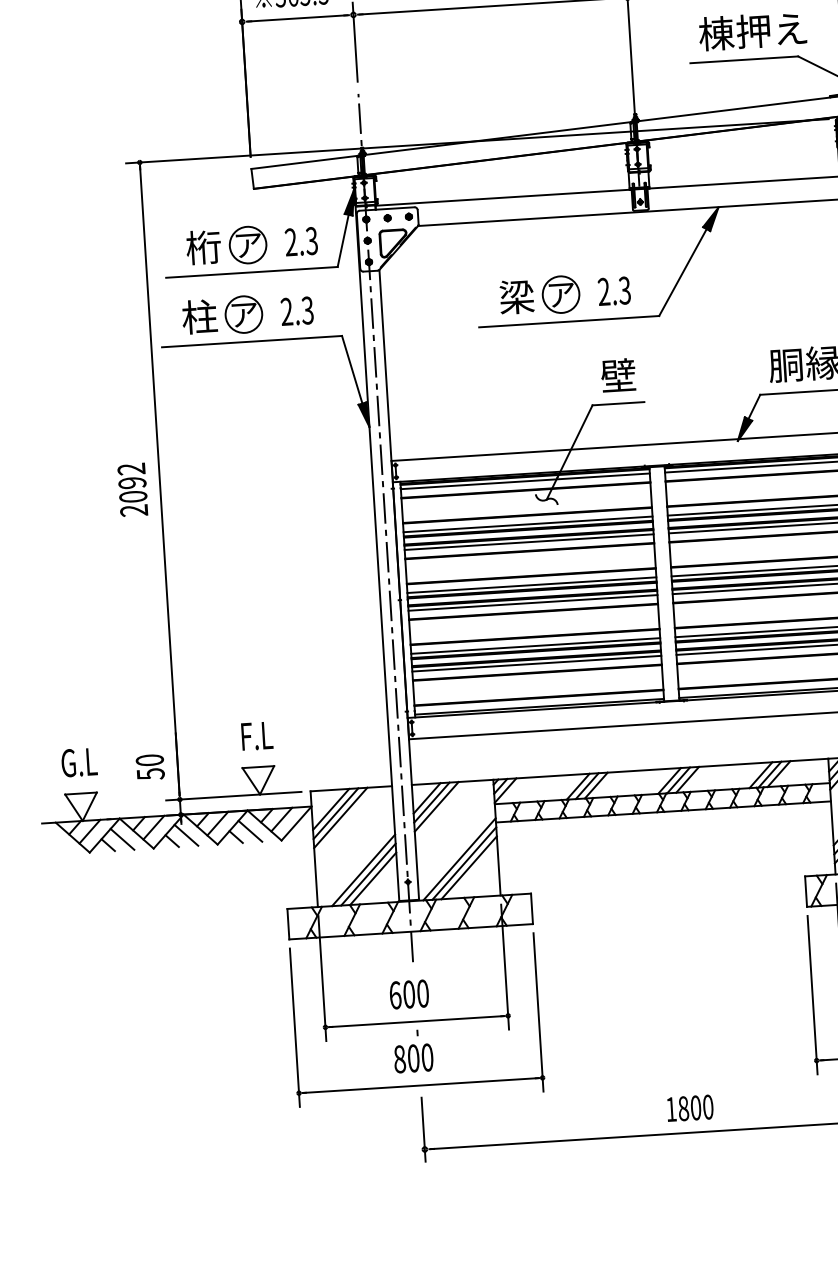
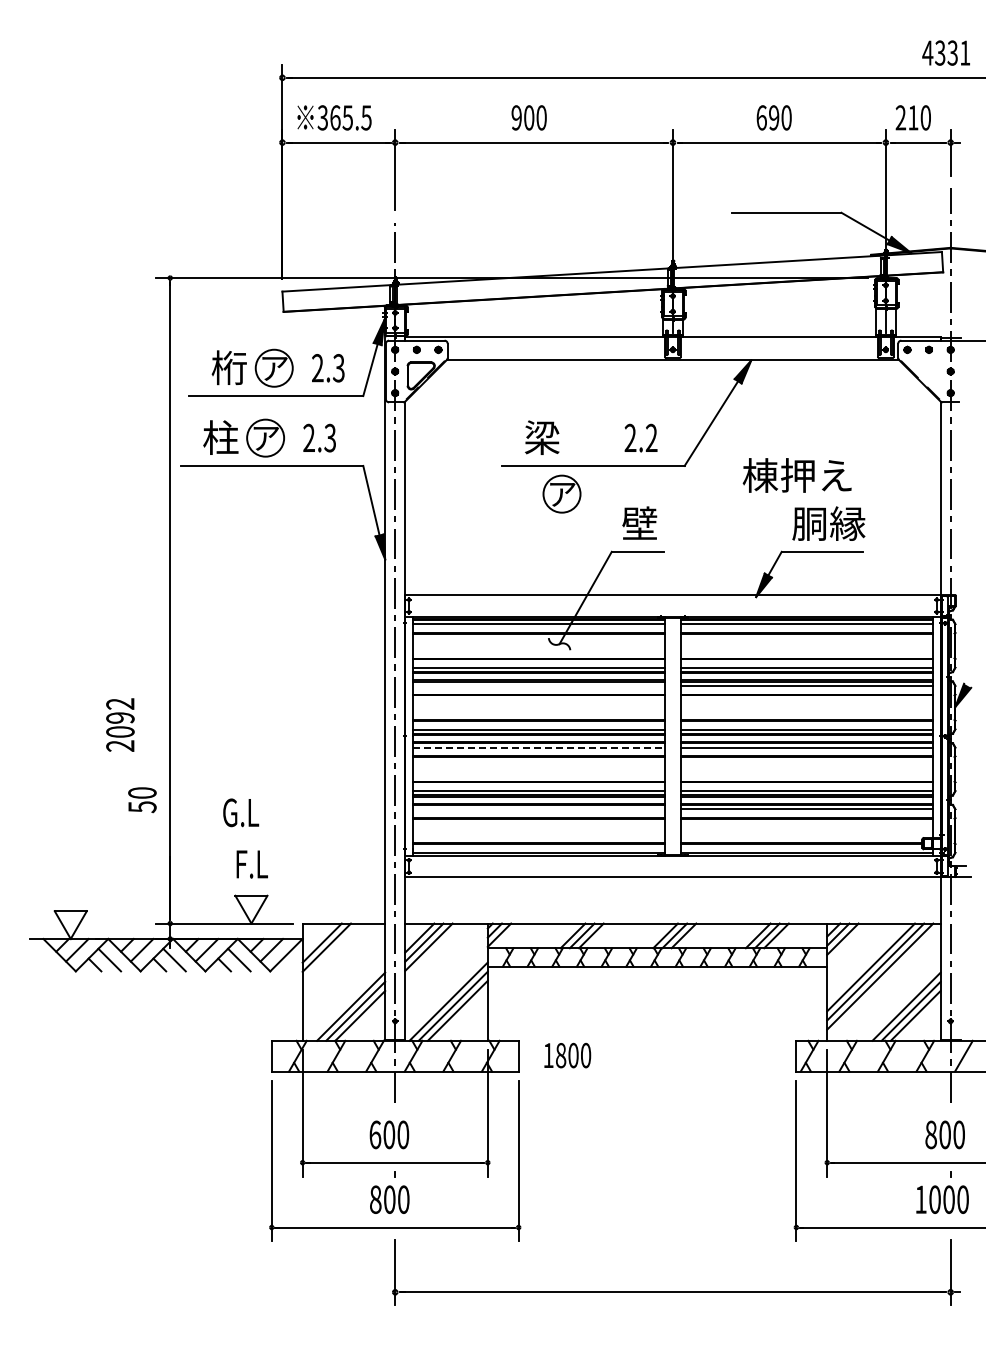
text: (752, 31) -> (796, 475), moved
text: (624, 291) -> (651, 438), 2.3 -> 2.2
part: (560, 294) -> (561, 493), moved
text: (132, 489) -> (120, 724), moved
line: (528, 541) -> (538, 685), removed
line: (533, 602) -> (539, 747), solid -> dashed
line: (536, 664) -> (538, 809), removed
text: (79, 762) -> (241, 812), moved
text: (150, 767) -> (142, 800), moved
line: (340, 818) -> (331, 952), removed
text: (690, 1108) -> (567, 1055), moved

